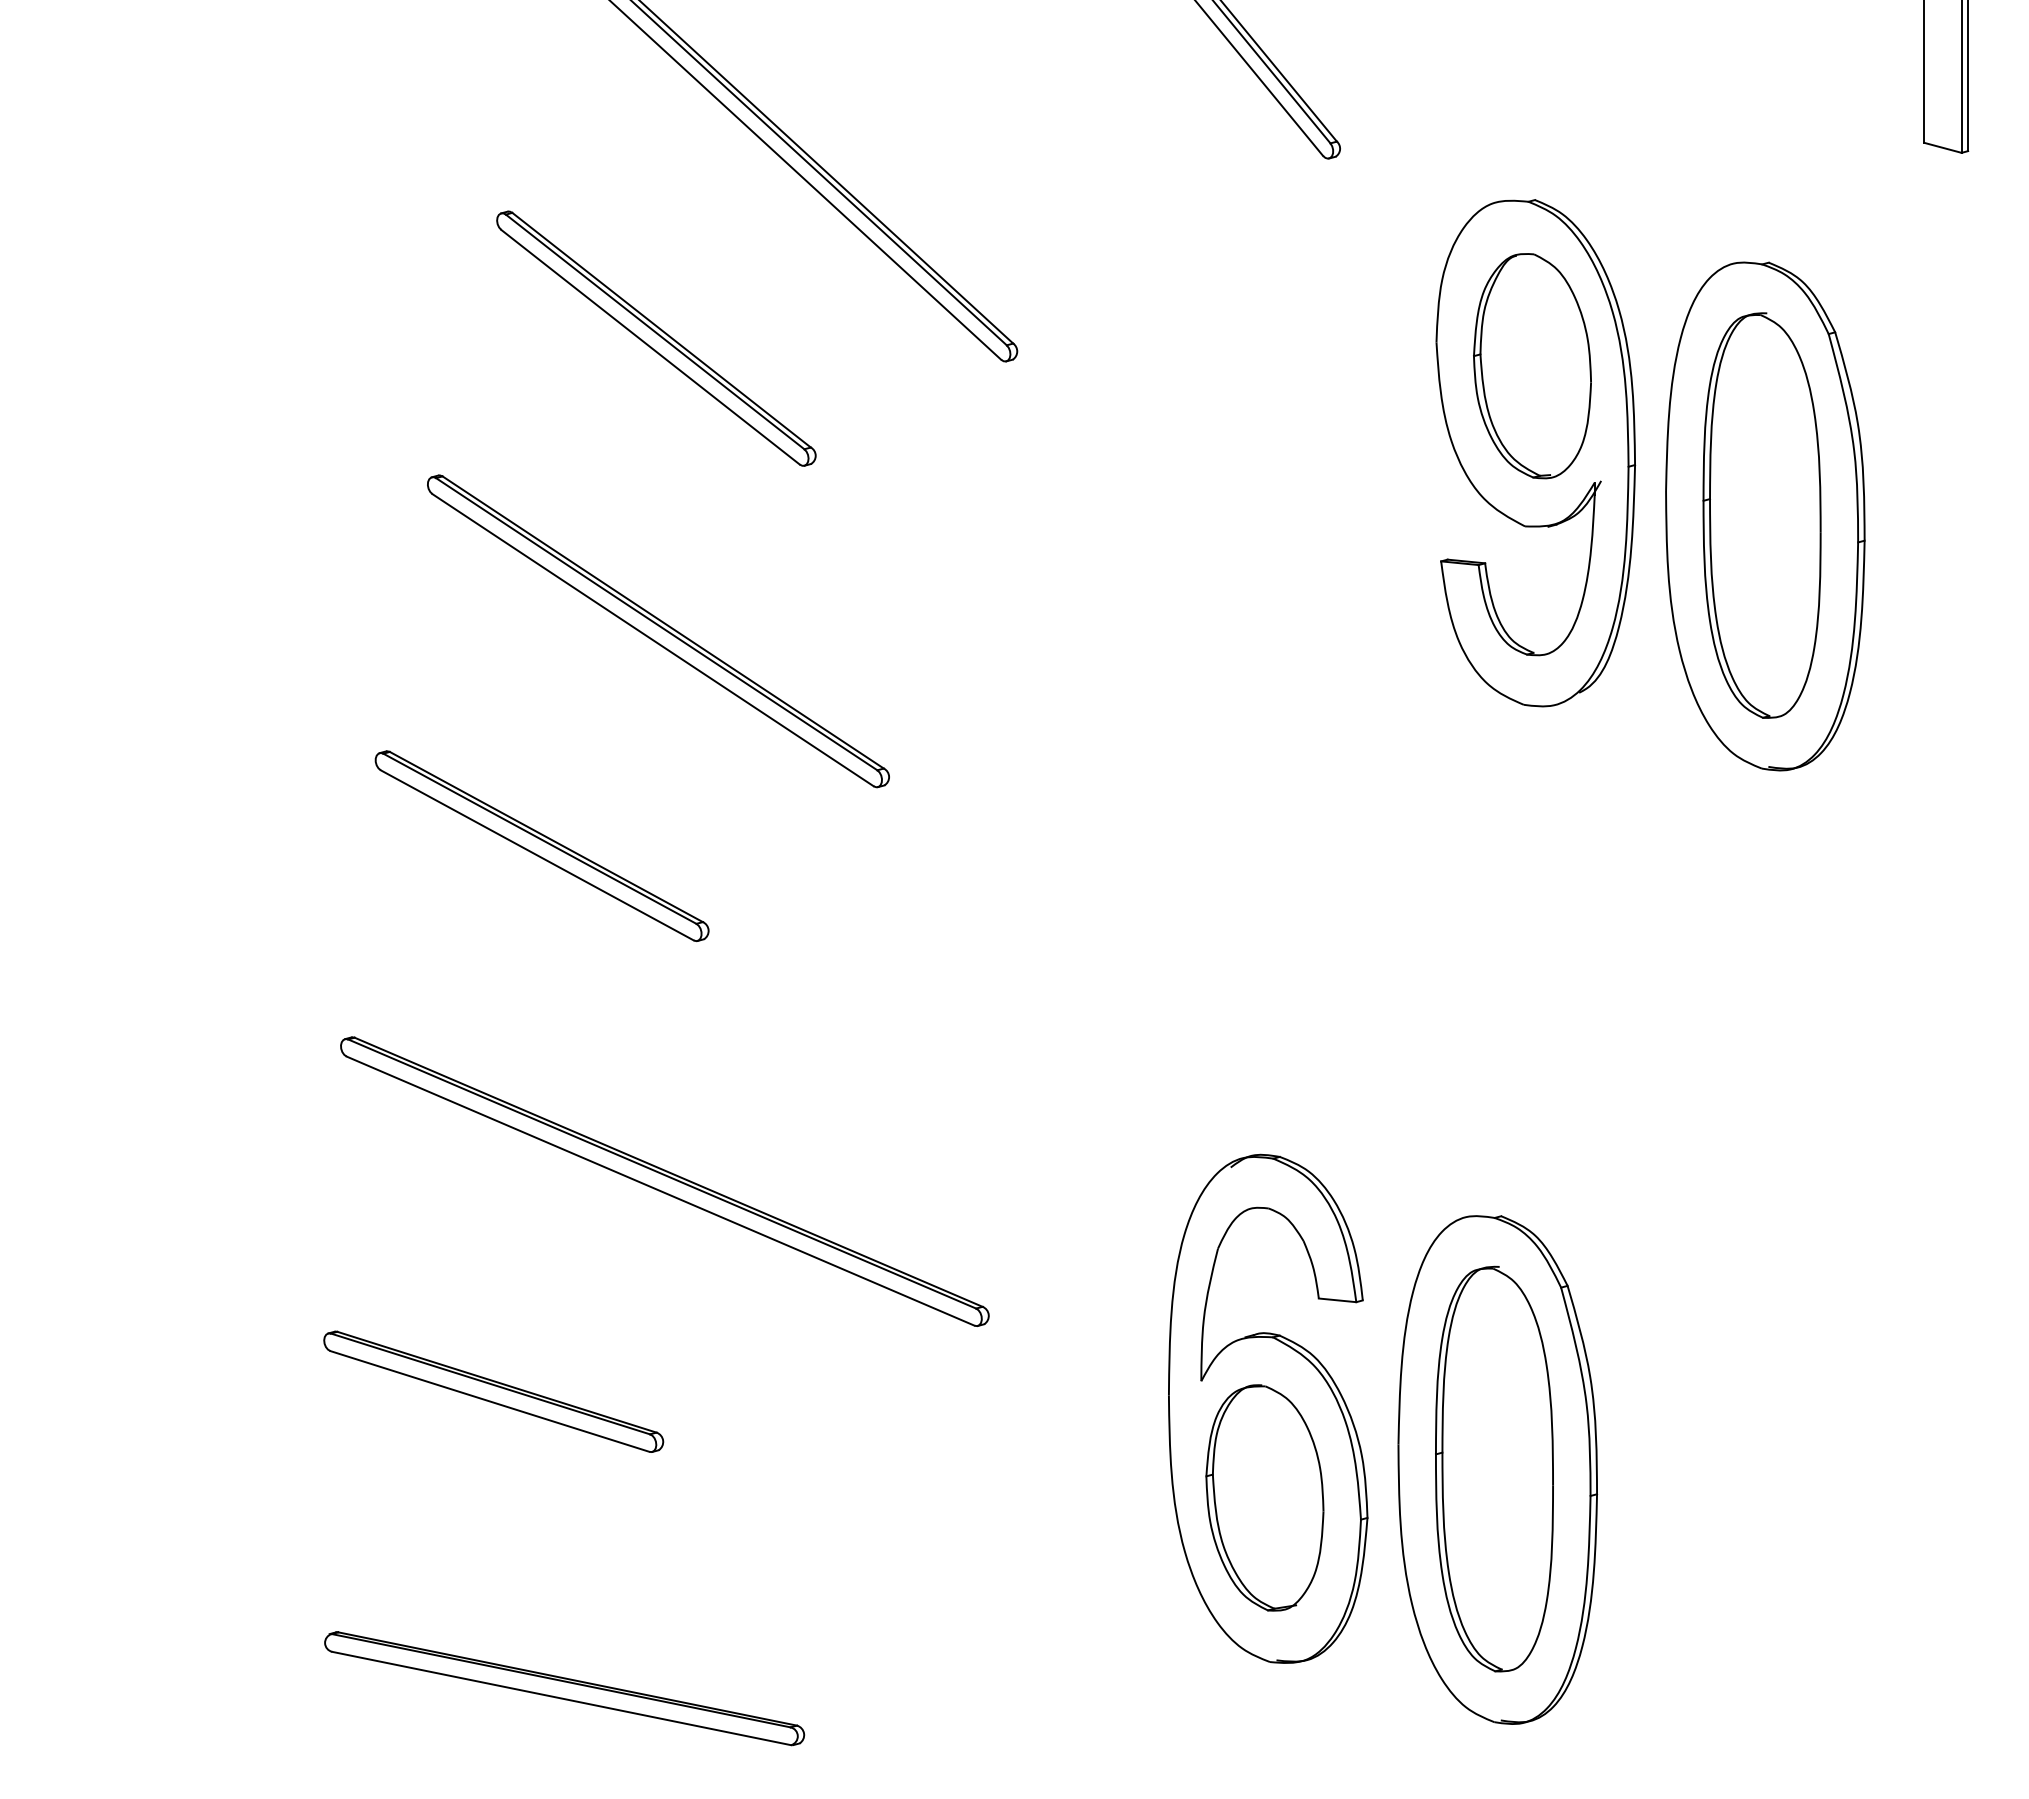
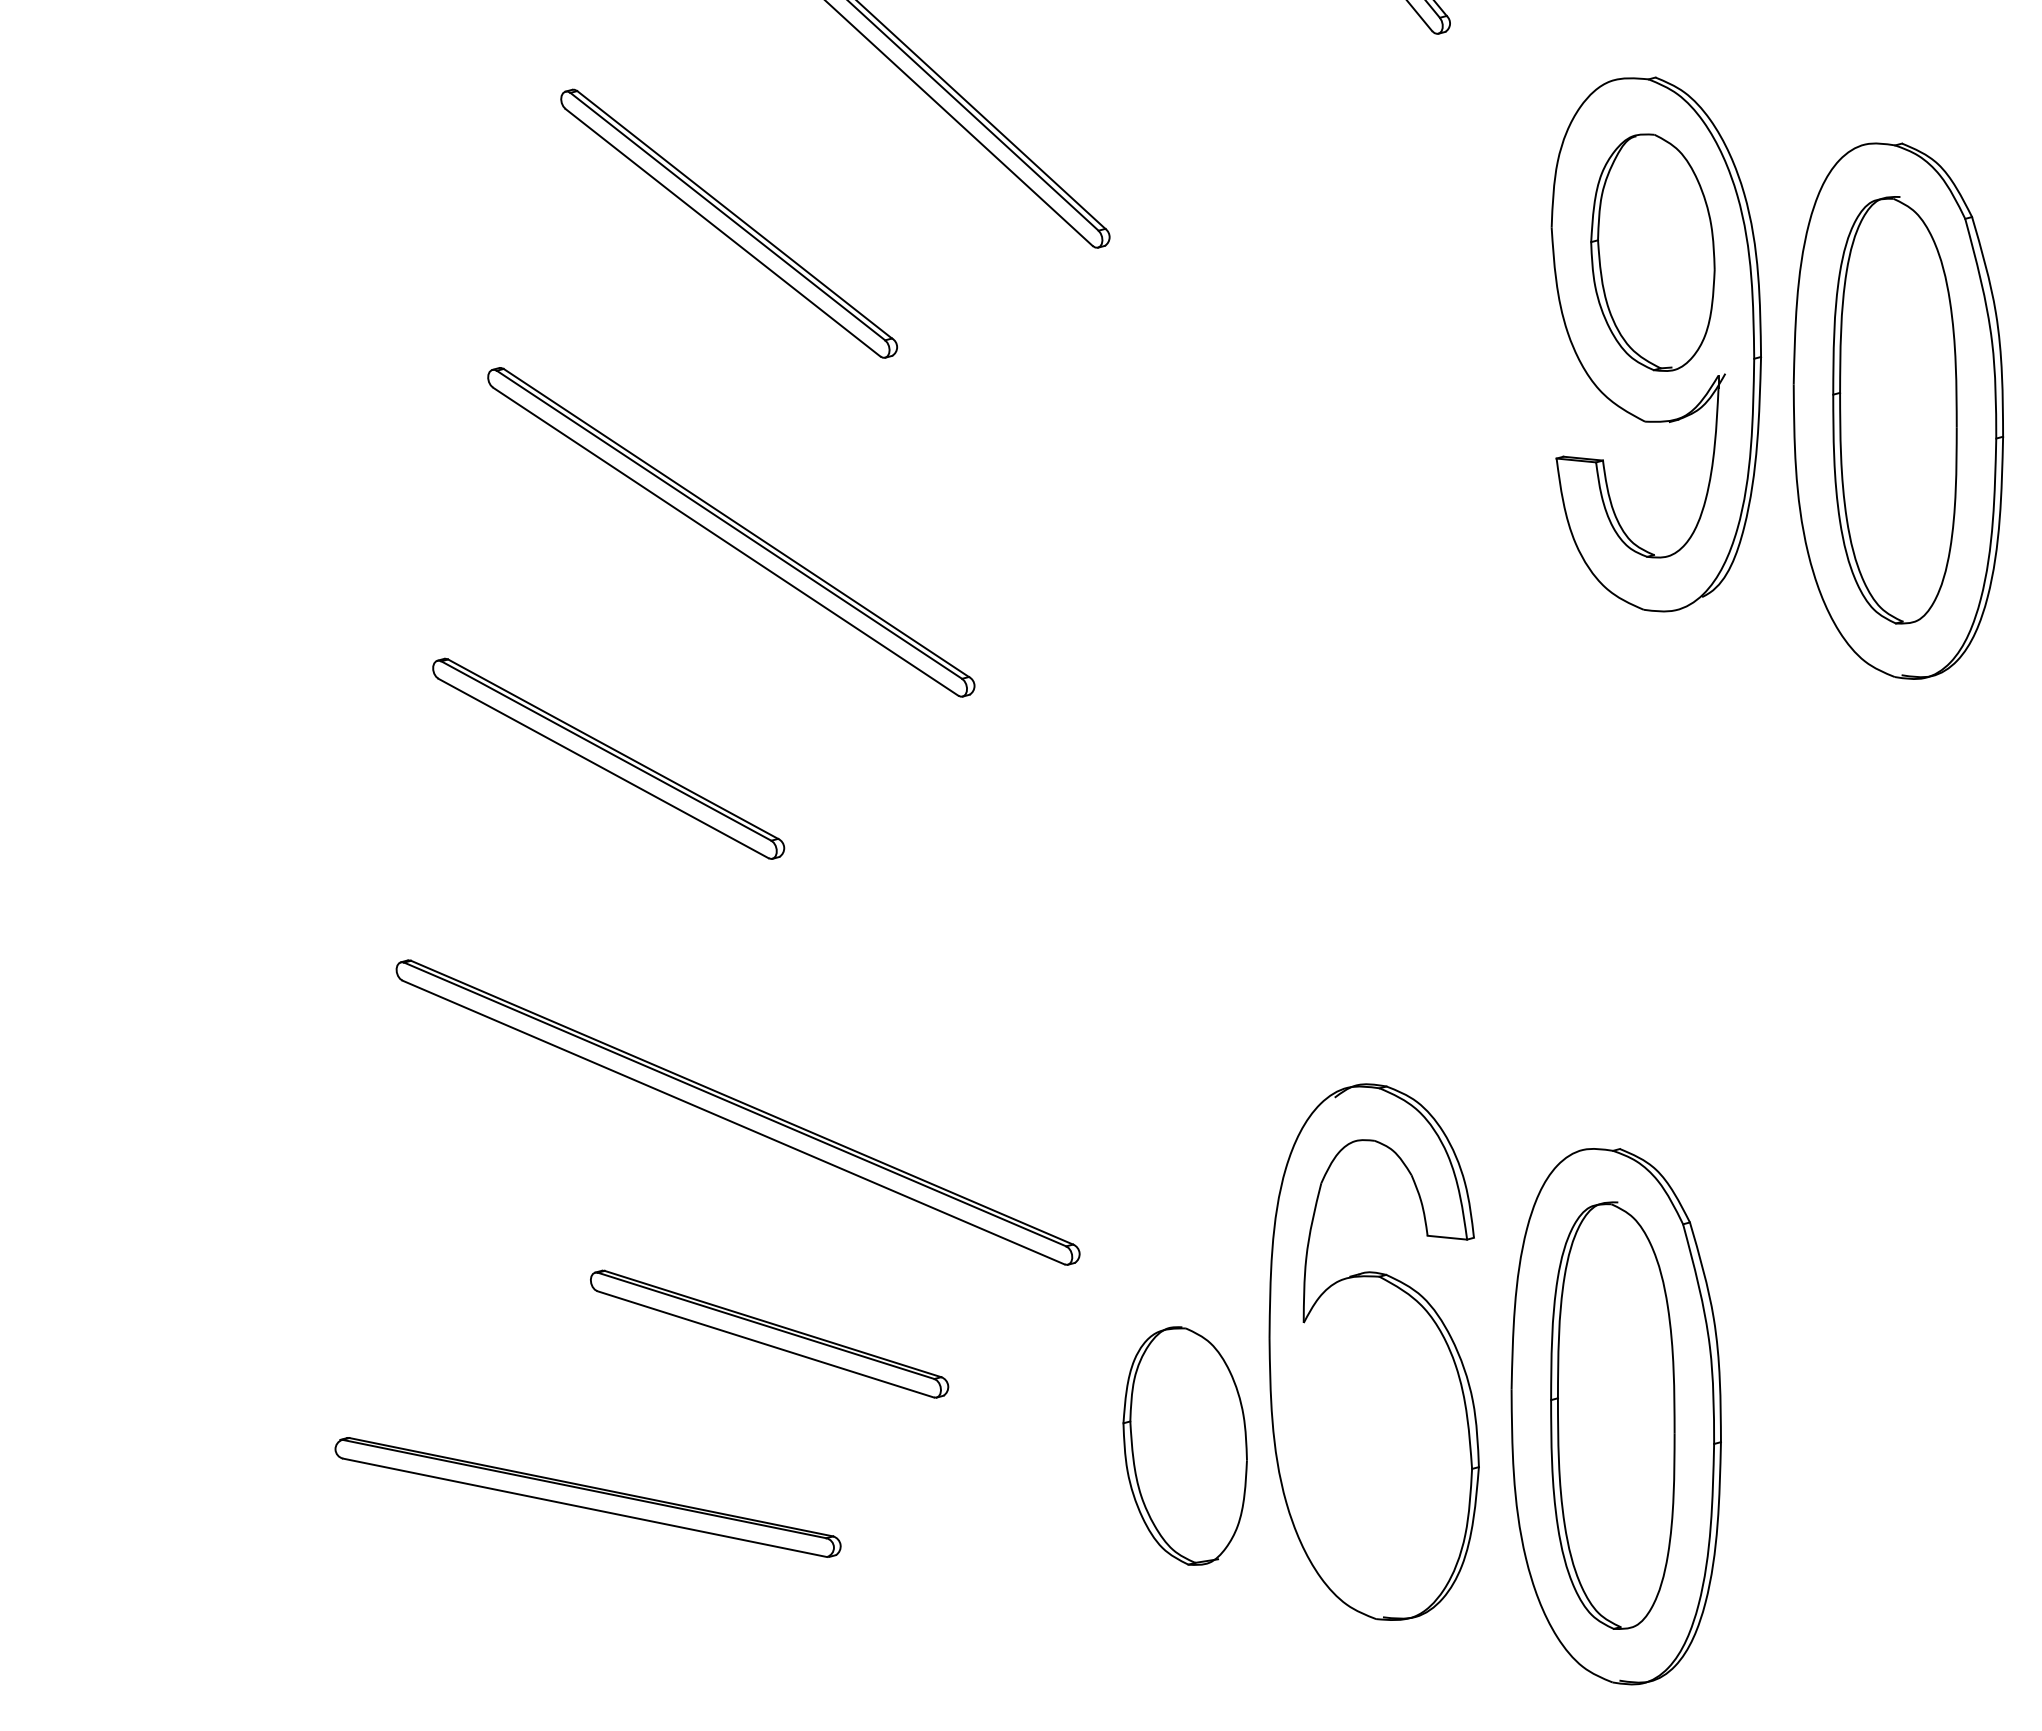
part: (493, 1391) -> (769, 1333), moved
part: (1264, 1497) -> (1184, 1445), moved
part: (564, 1688) -> (587, 1497), moved

